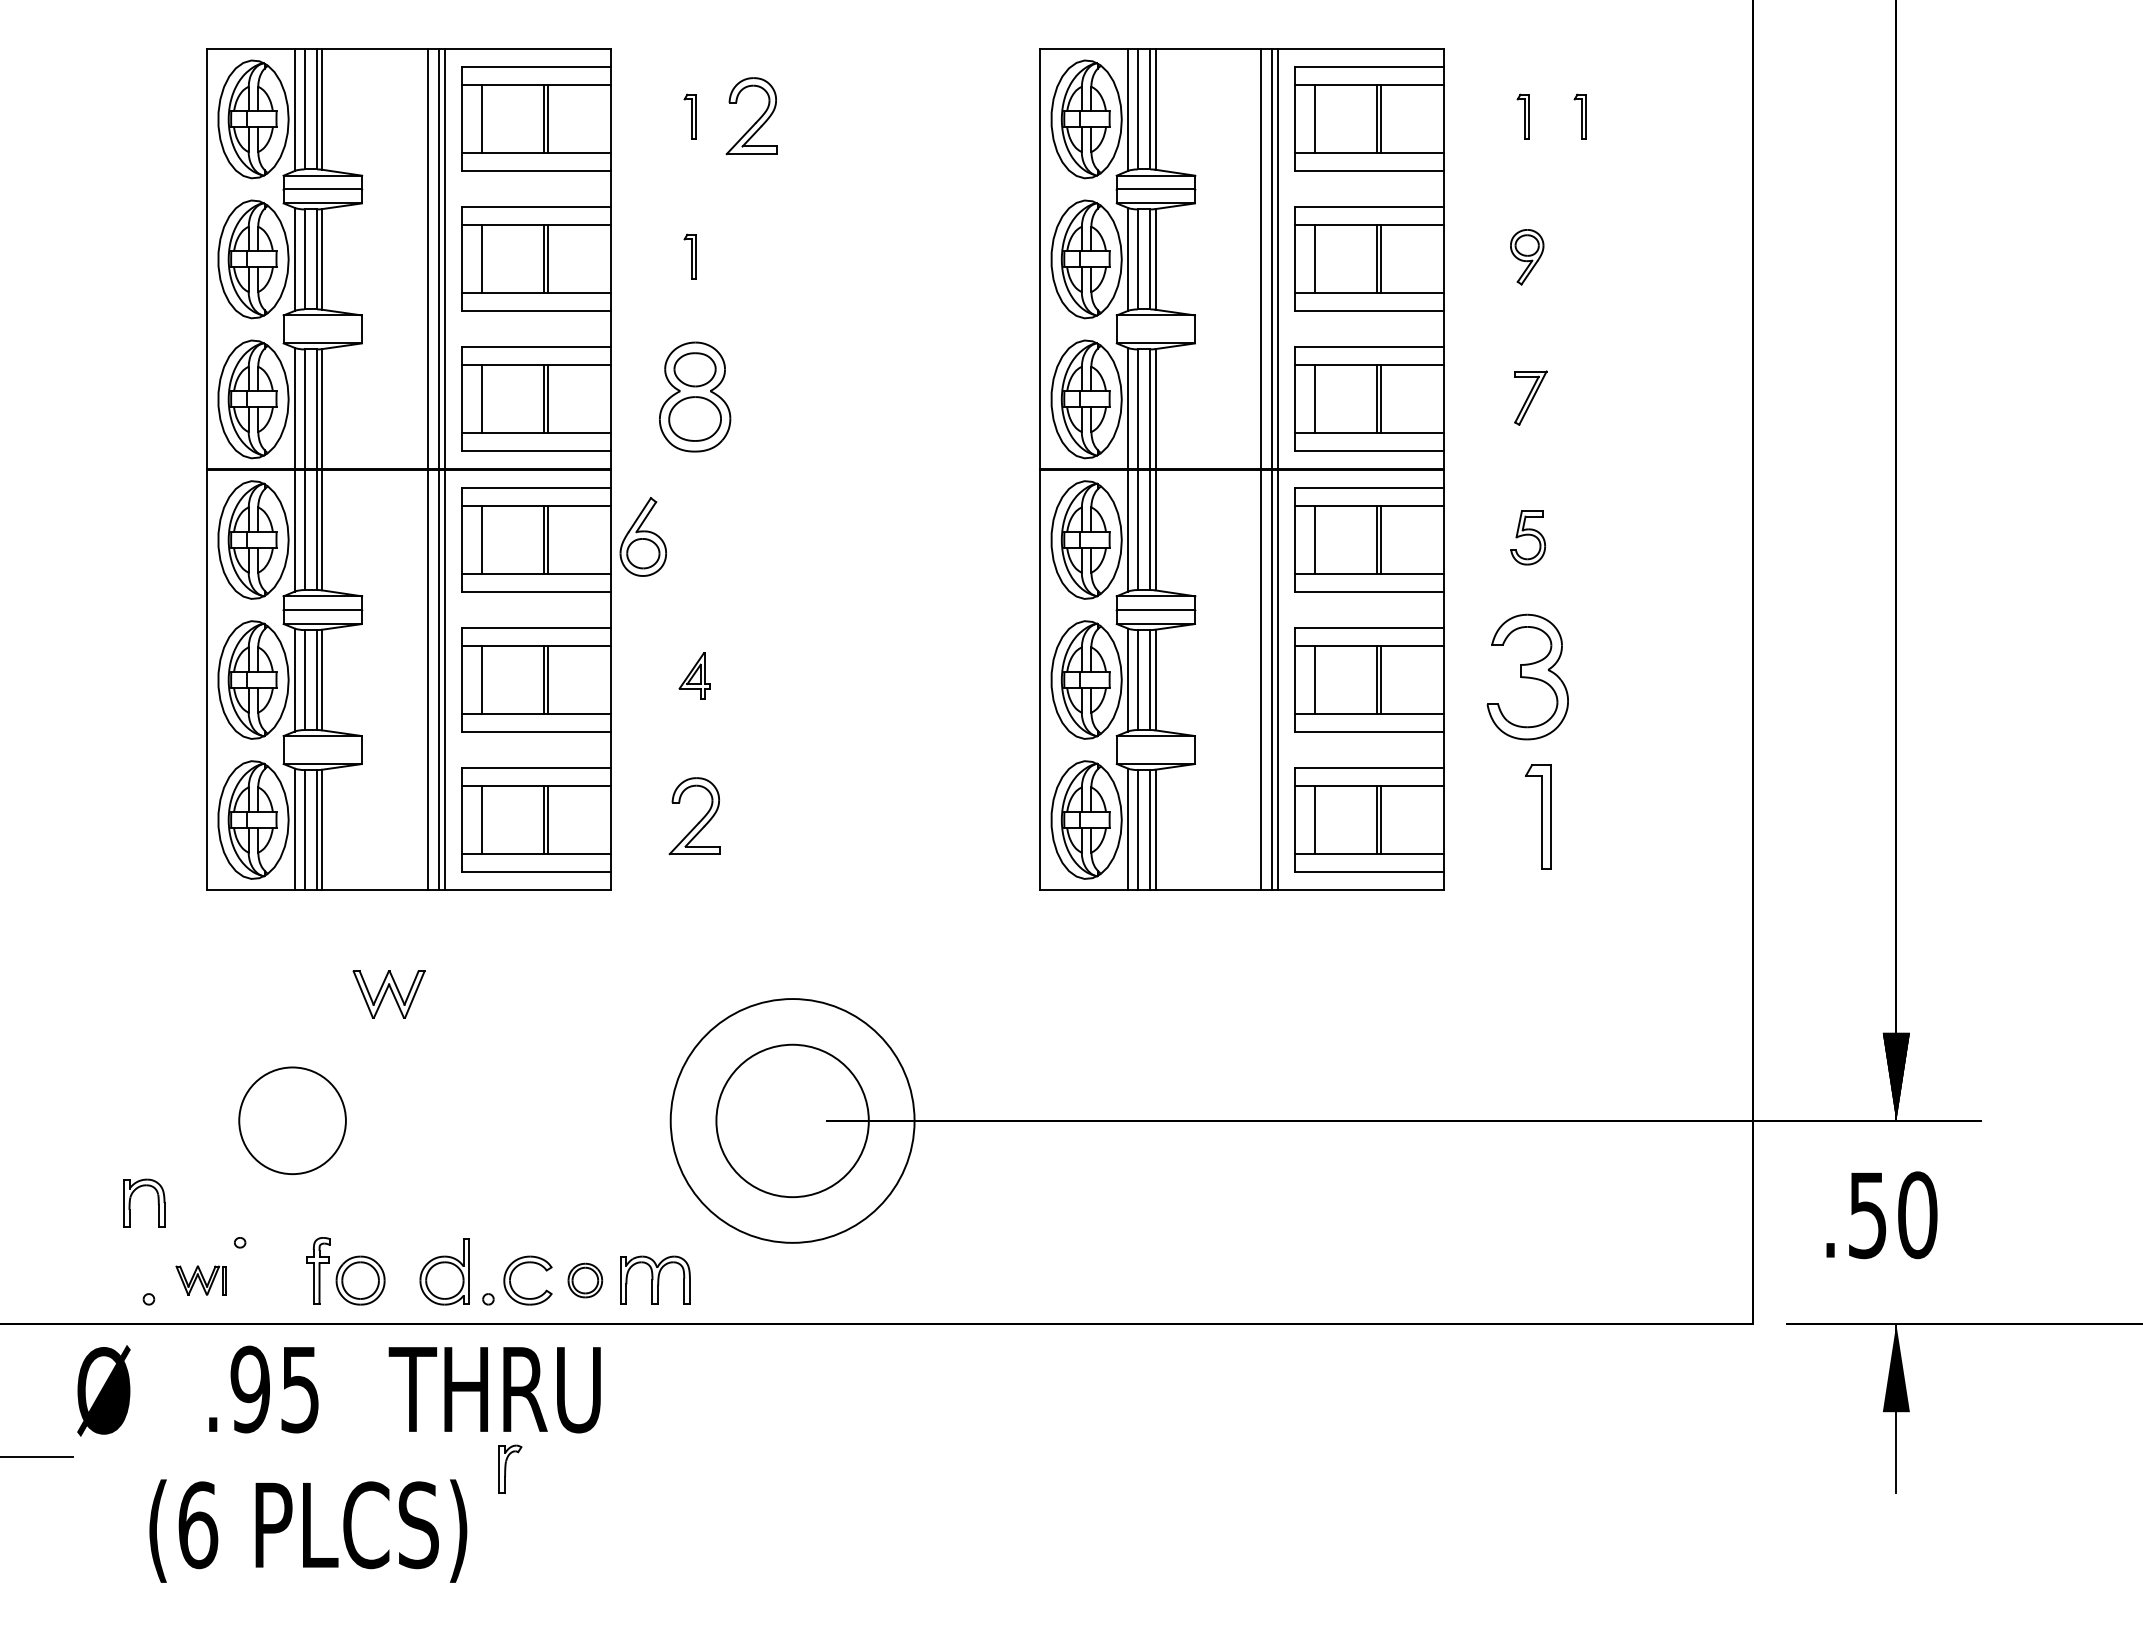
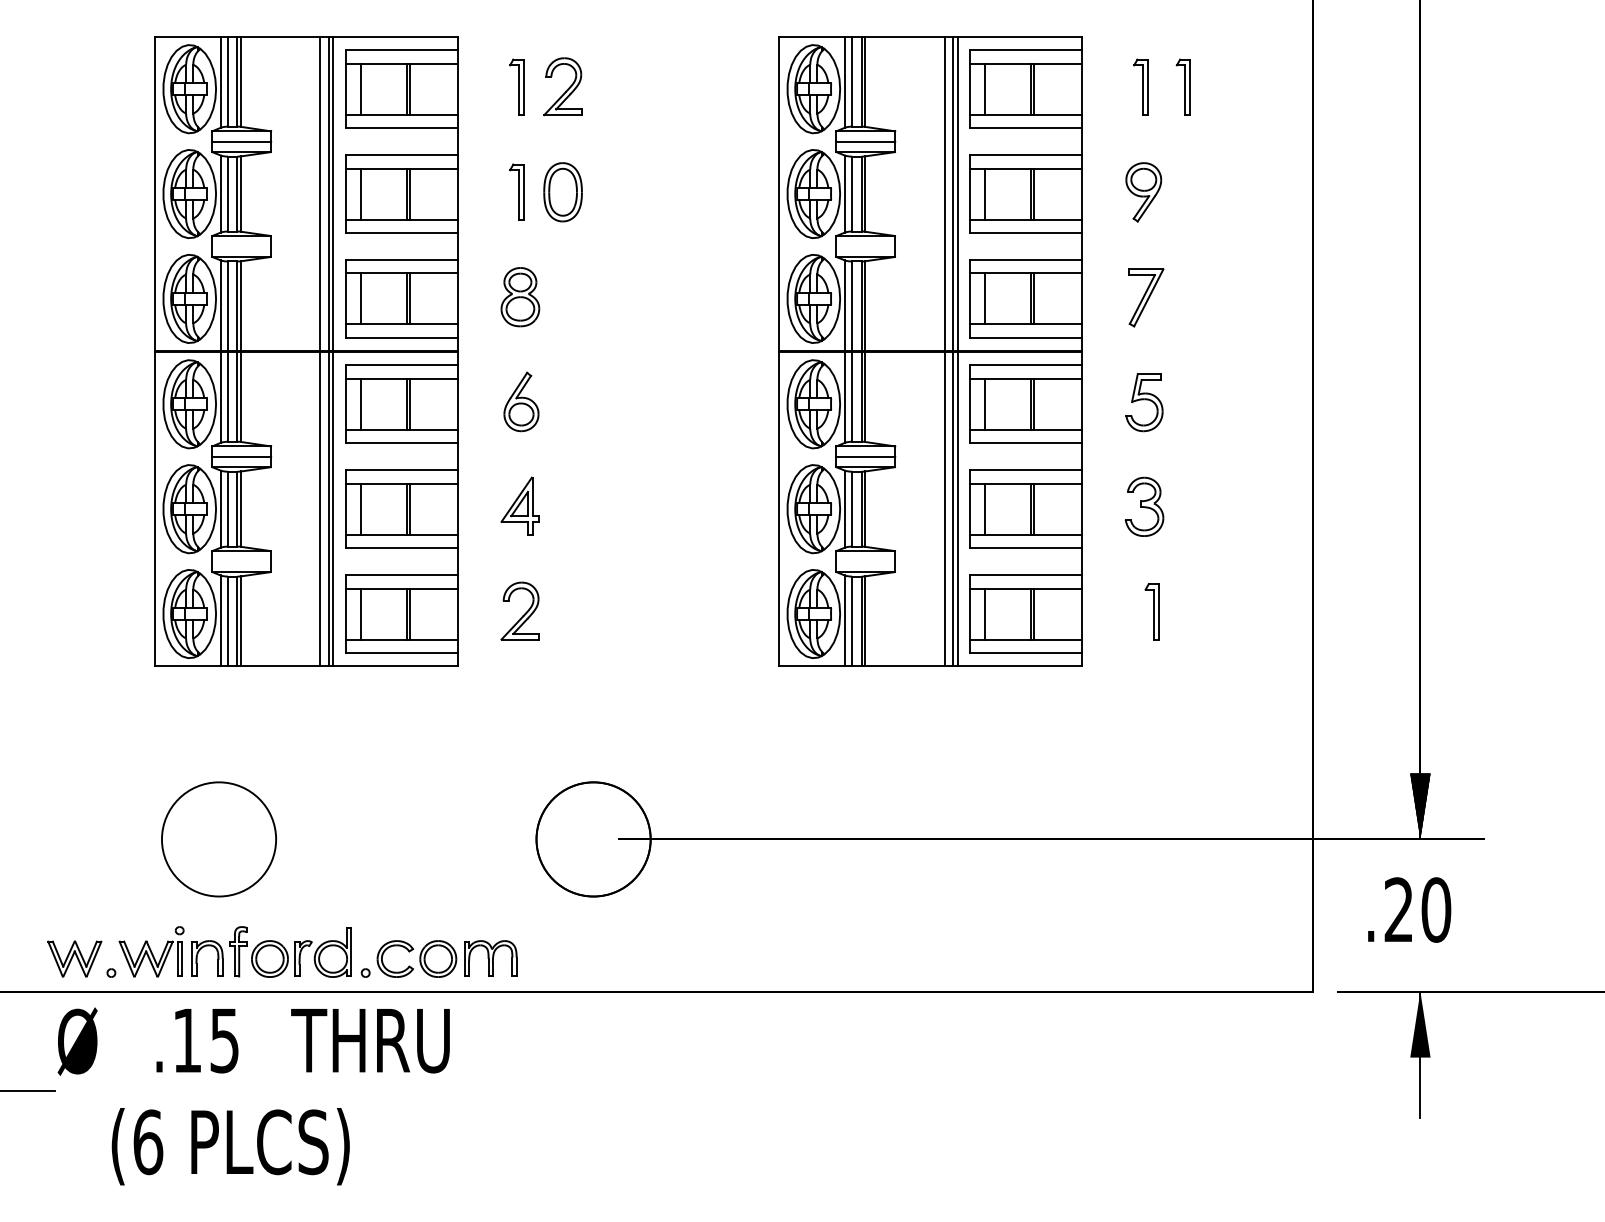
part: (689, 116) -> (516, 87), size x1.67
part: (1522, 116) -> (1140, 87), size x1.67
part: (1579, 116) -> (1183, 87), size x1.67
part: (689, 256) -> (516, 191), size x1.67
part: (751, 256) -> (562, 191), added
part: (1527, 257) -> (1144, 192), size x1.43
part: (694, 396) -> (520, 296), size x0.71
part: (1530, 398) -> (1146, 298), size x1.43
part: (642, 536) -> (520, 401), moved
part: (1528, 537) -> (1144, 402), size x1.43
part: (694, 675) -> (520, 505), size x1.67
part: (1528, 676) -> (1144, 506), size x0.62
part: (1538, 816) -> (1152, 611), size x0.71
part: (388, 994) -> (74, 958), moved
circle: (292, 1120) -> (218, 839), size x1.43
circle: (792, 1120) -> (593, 839), size x0.62
part: (157, 1202) -> (217, 958), moved
text: (1867, 1215) -> (1398, 910), .50 -> .20
part: (201, 1280) -> (150, 958), size x1.67
part: (585, 1280) -> (438, 958), size x1.43
text: (249, 1389) -> (186, 1040), .95 -> .15
part: (510, 1468) -> (303, 958), moved

